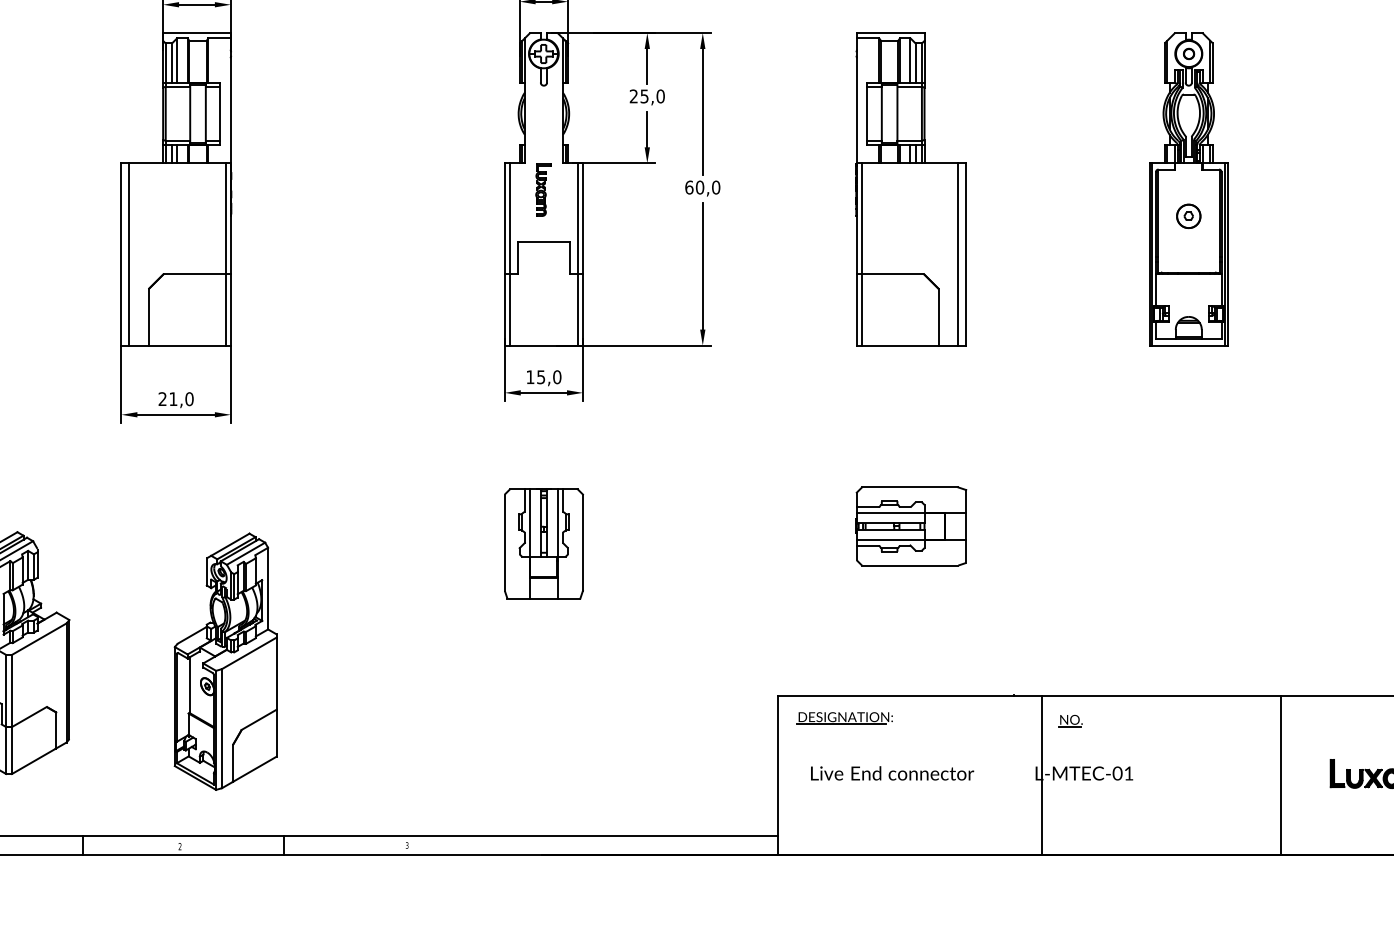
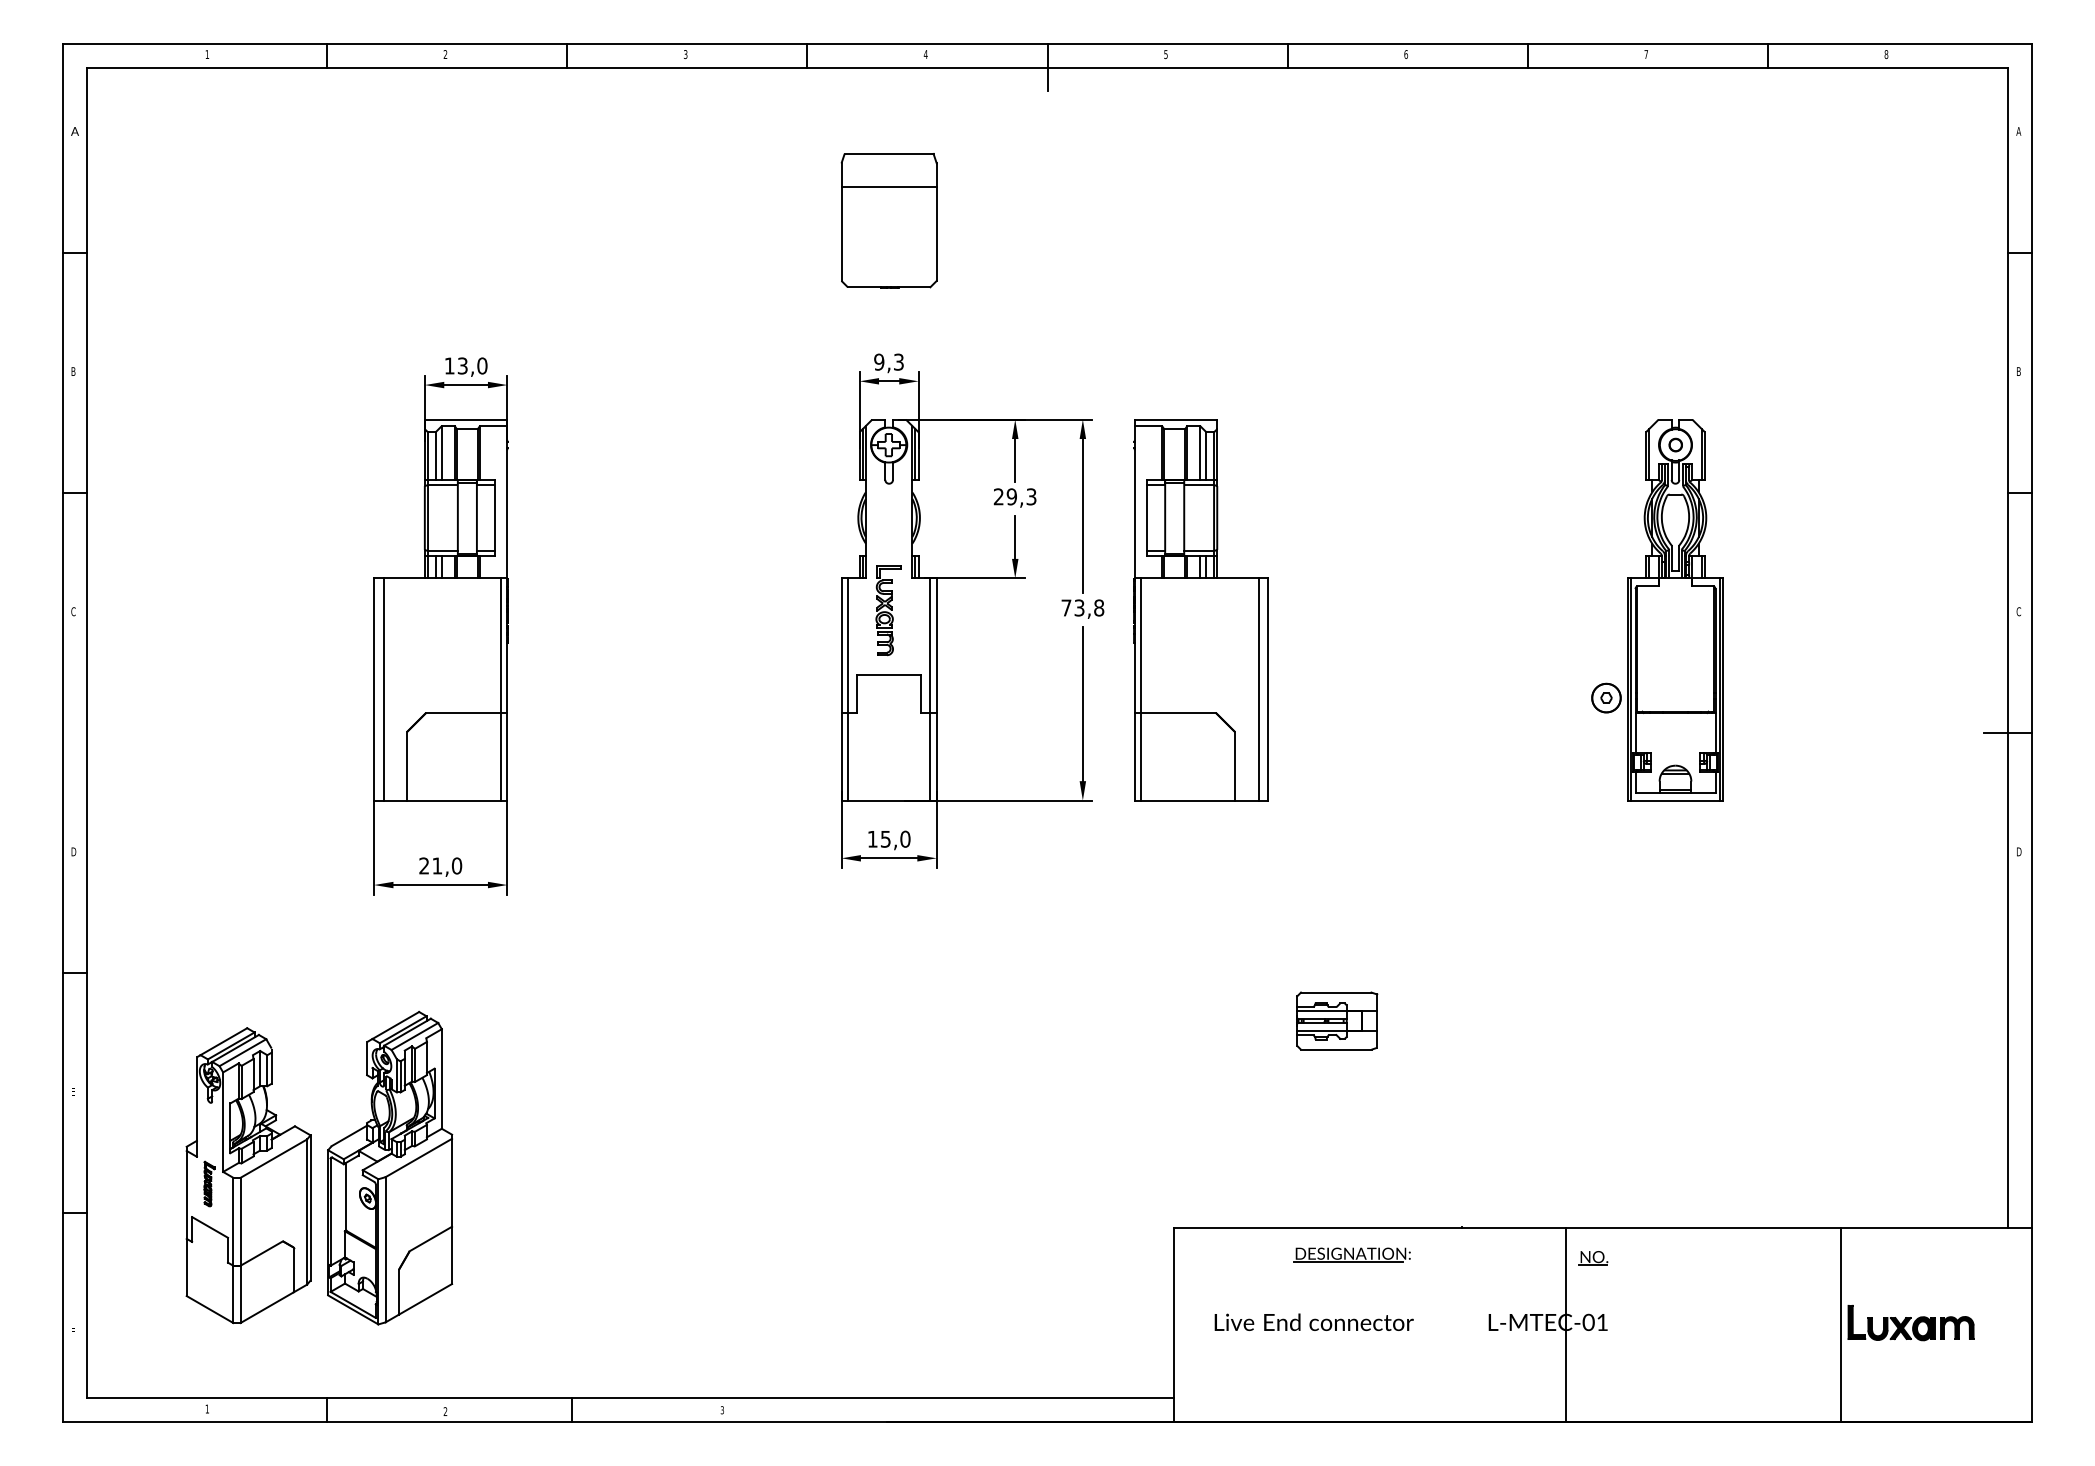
text: (652, 96) -> (1021, 496), 25,0 -> 29,3
text: (702, 187) -> (1082, 607), 60,0 -> 73,8
part: (542, 189) -> (887, 610), size x1.4
part: (910, 189) -> (1200, 610), moved
part: (1188, 215) -> (1606, 697), moved
part: (910, 525) -> (1336, 1020), size x0.6
part: (543, 543) -> (888, 1042), removed
part: (226, 661) -> (390, 1167), moved
part: (844, 717) -> (1351, 1254), moved
part: (1070, 721) -> (1593, 1258), moved
line: (1042, 776) -> (1565, 1325), moved
line: (1280, 776) -> (1840, 1325), moved

